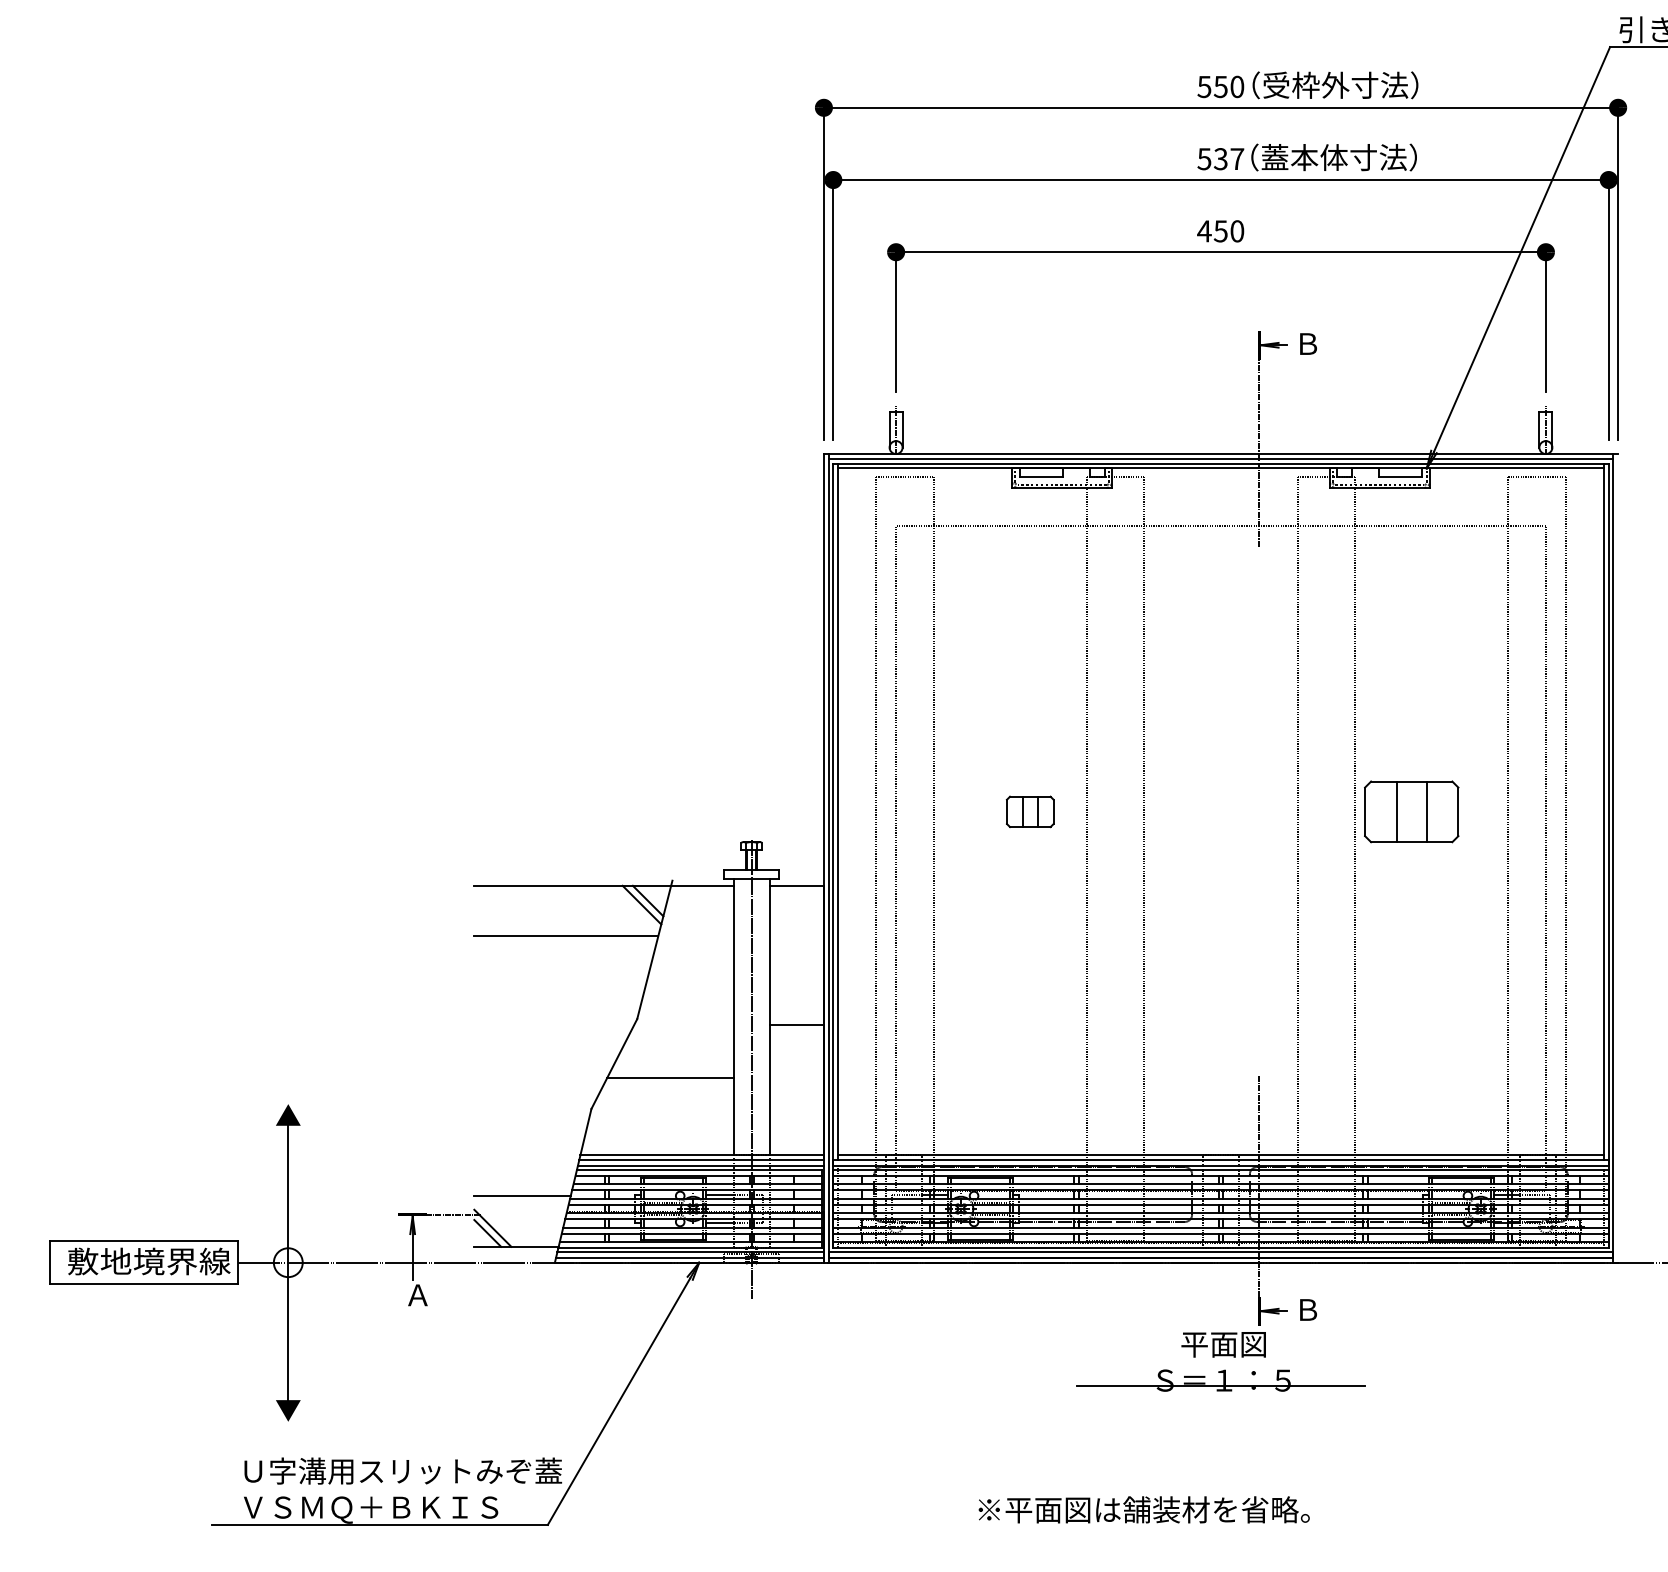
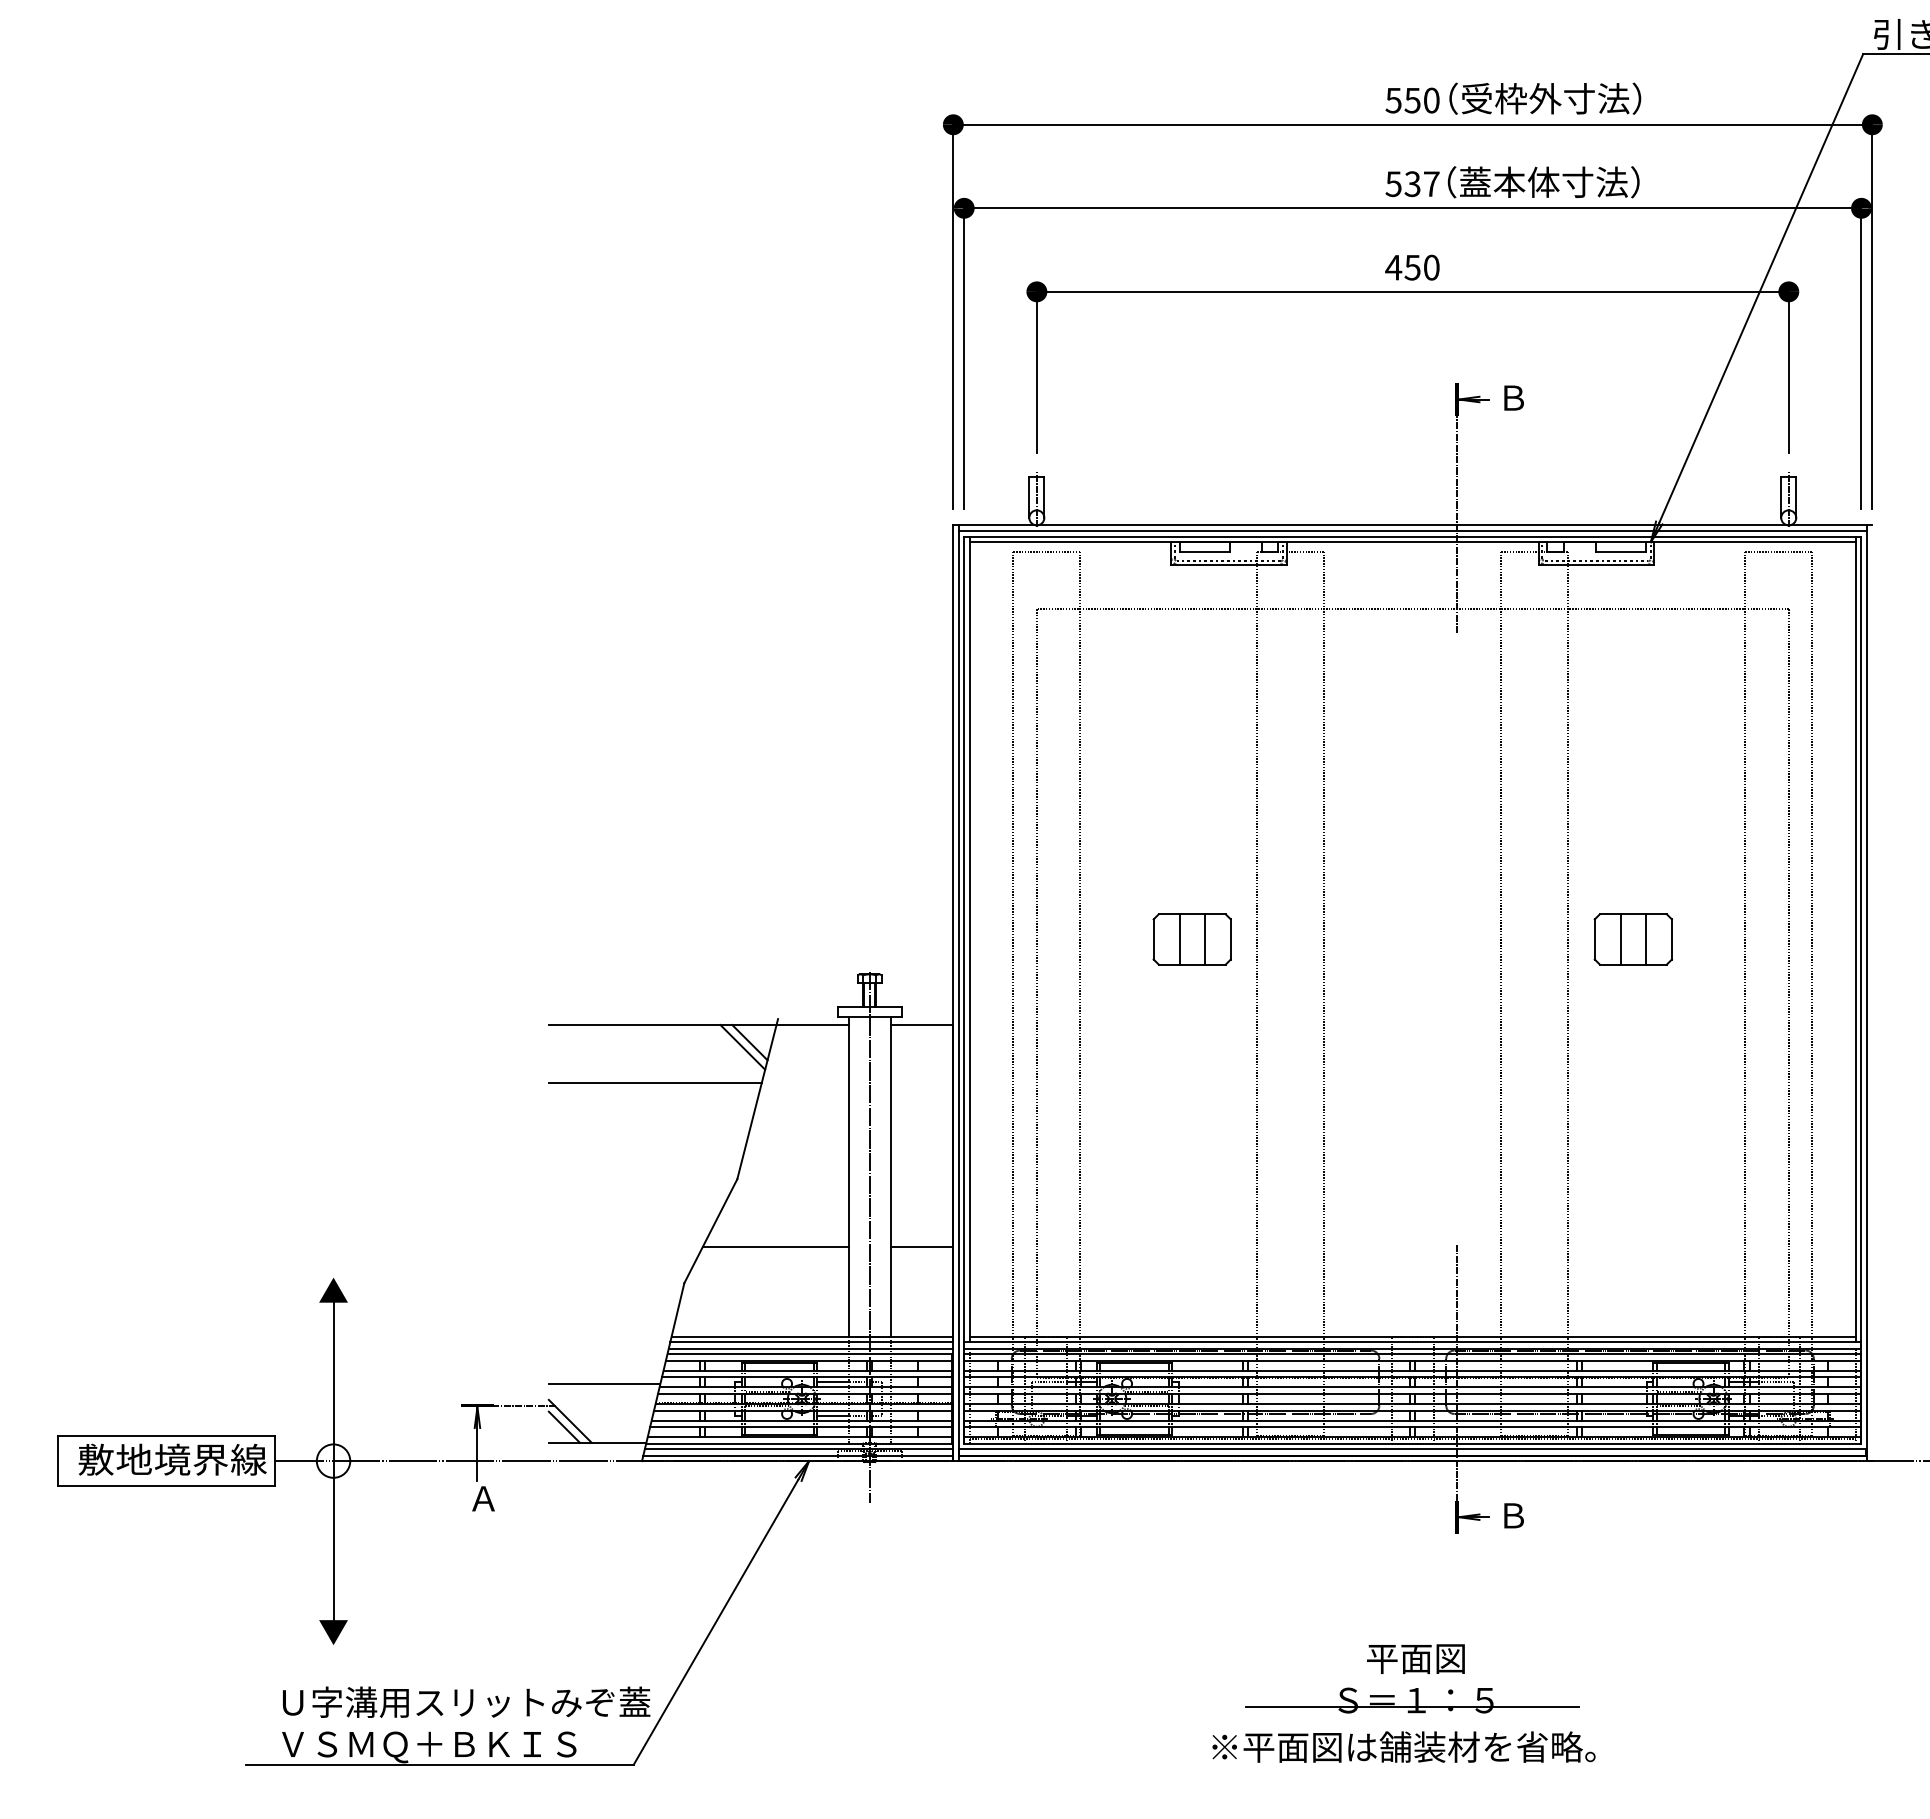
part: (1029, 811) -> (1191, 939), size x1.43
part: (1410, 811) -> (1632, 939), size x0.71
line: (796, 1024) -> (921, 1246), moved
part: (1220, 1361) -> (1412, 1678), moved
text: (1143, 1509) -> (1403, 1746), moved

